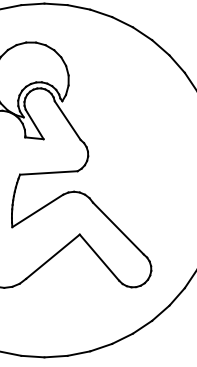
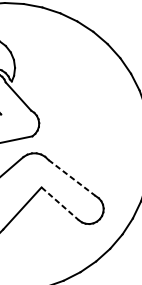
line: (118, 228) -> (72, 177), solid -> dashed
line: (99, 258) -> (60, 204), solid -> dashed

